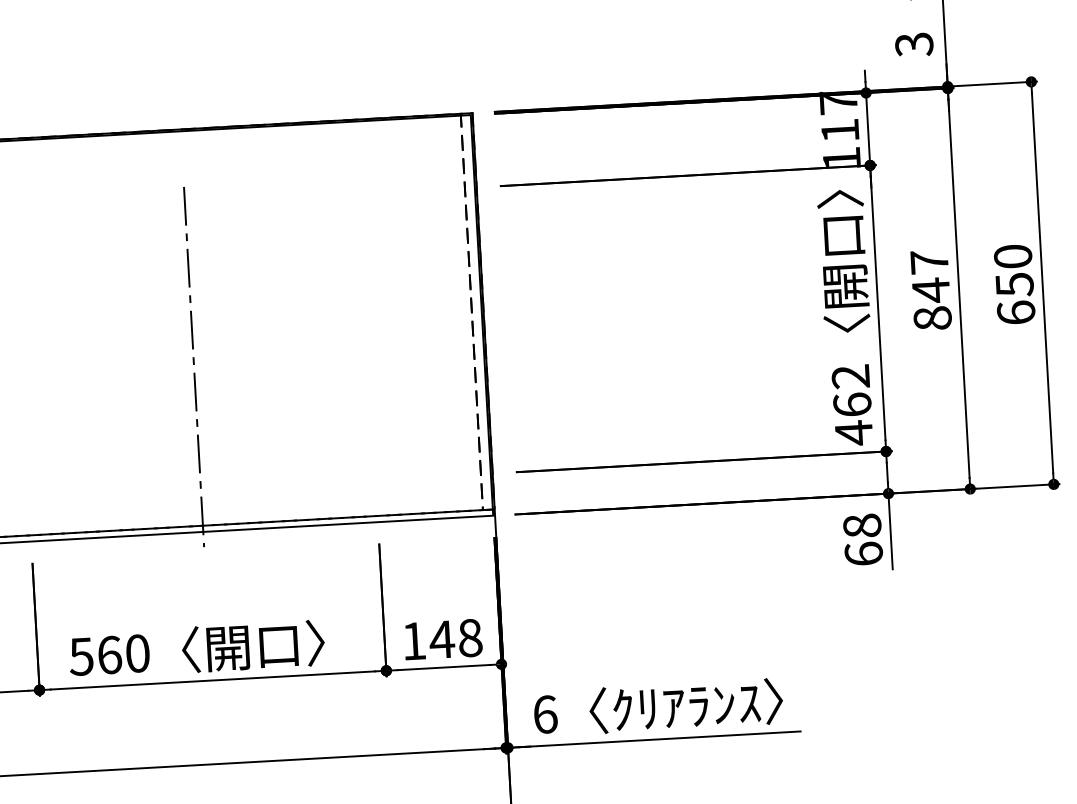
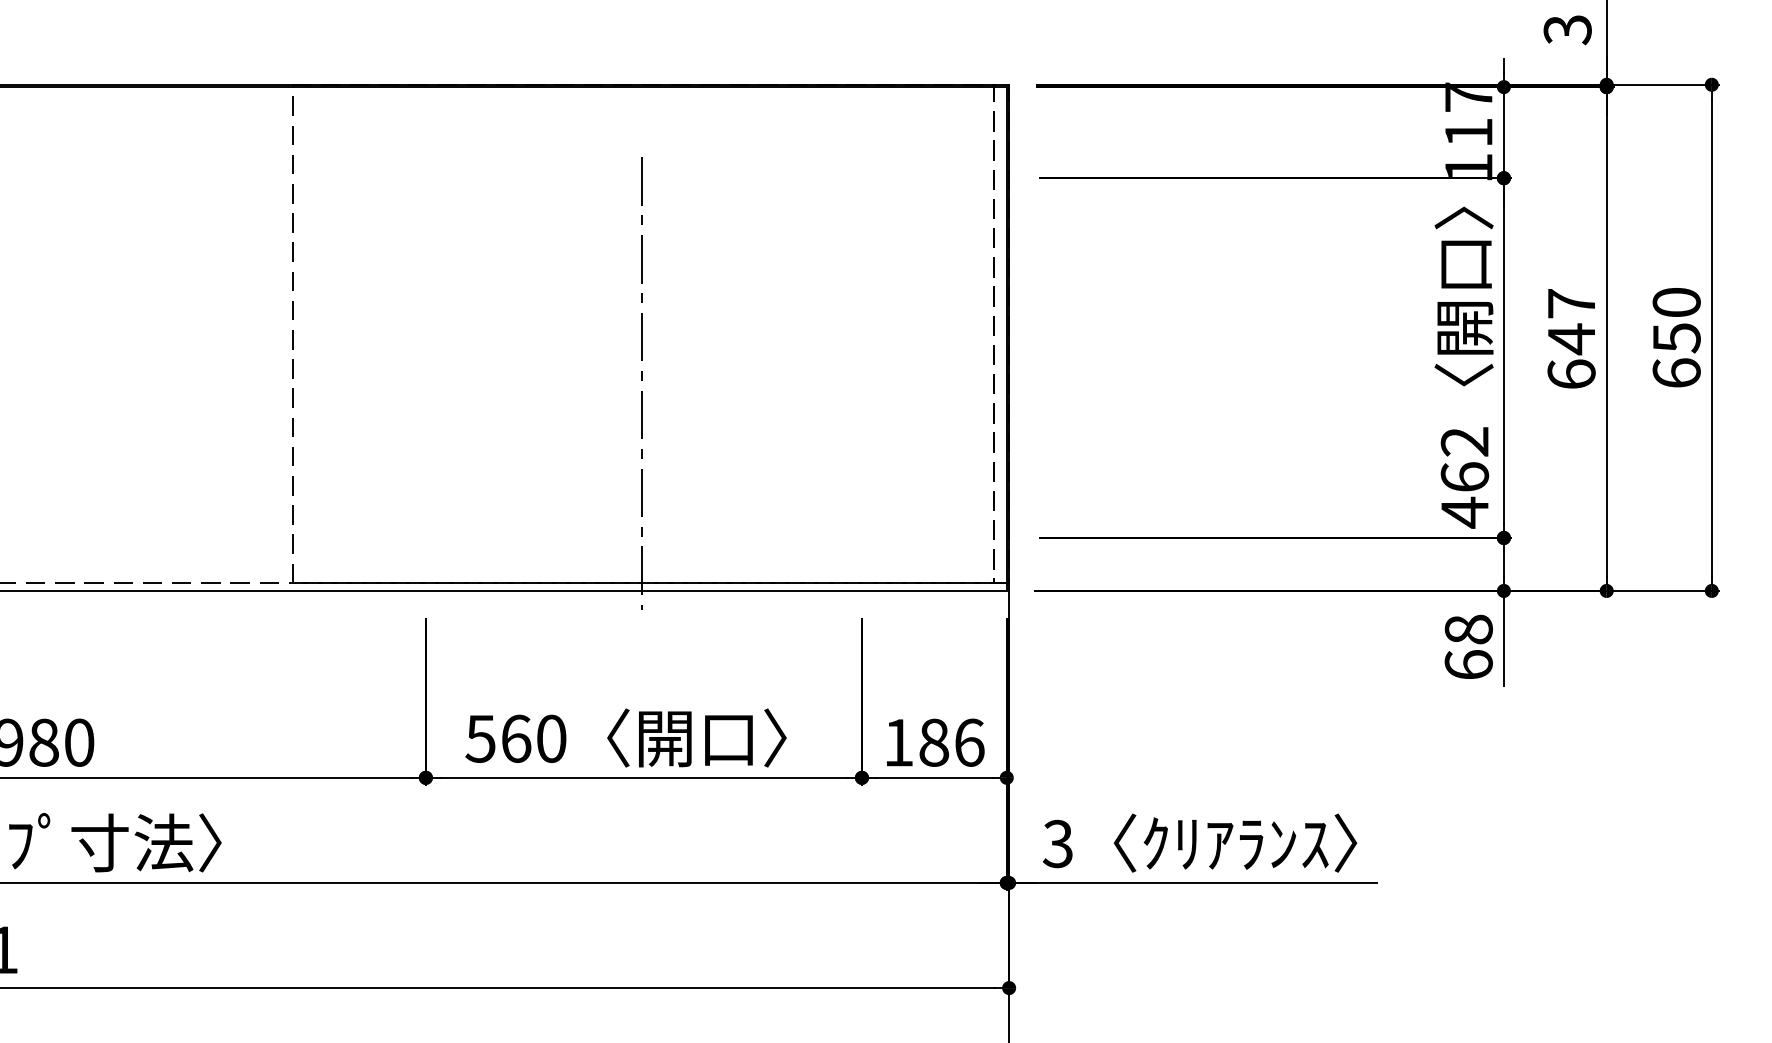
text: (932, 318) -> (1571, 374), 847 -> 647
text: (455, 638) -> (951, 742), 148 -> 186
text: (544, 714) -> (1057, 843), 6 -> 3

